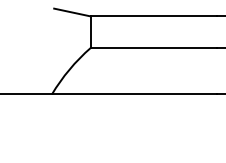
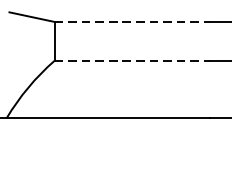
line: (153, 16) -> (131, 22), solid -> dashed
line: (153, 47) -> (131, 60), solid -> dashed

